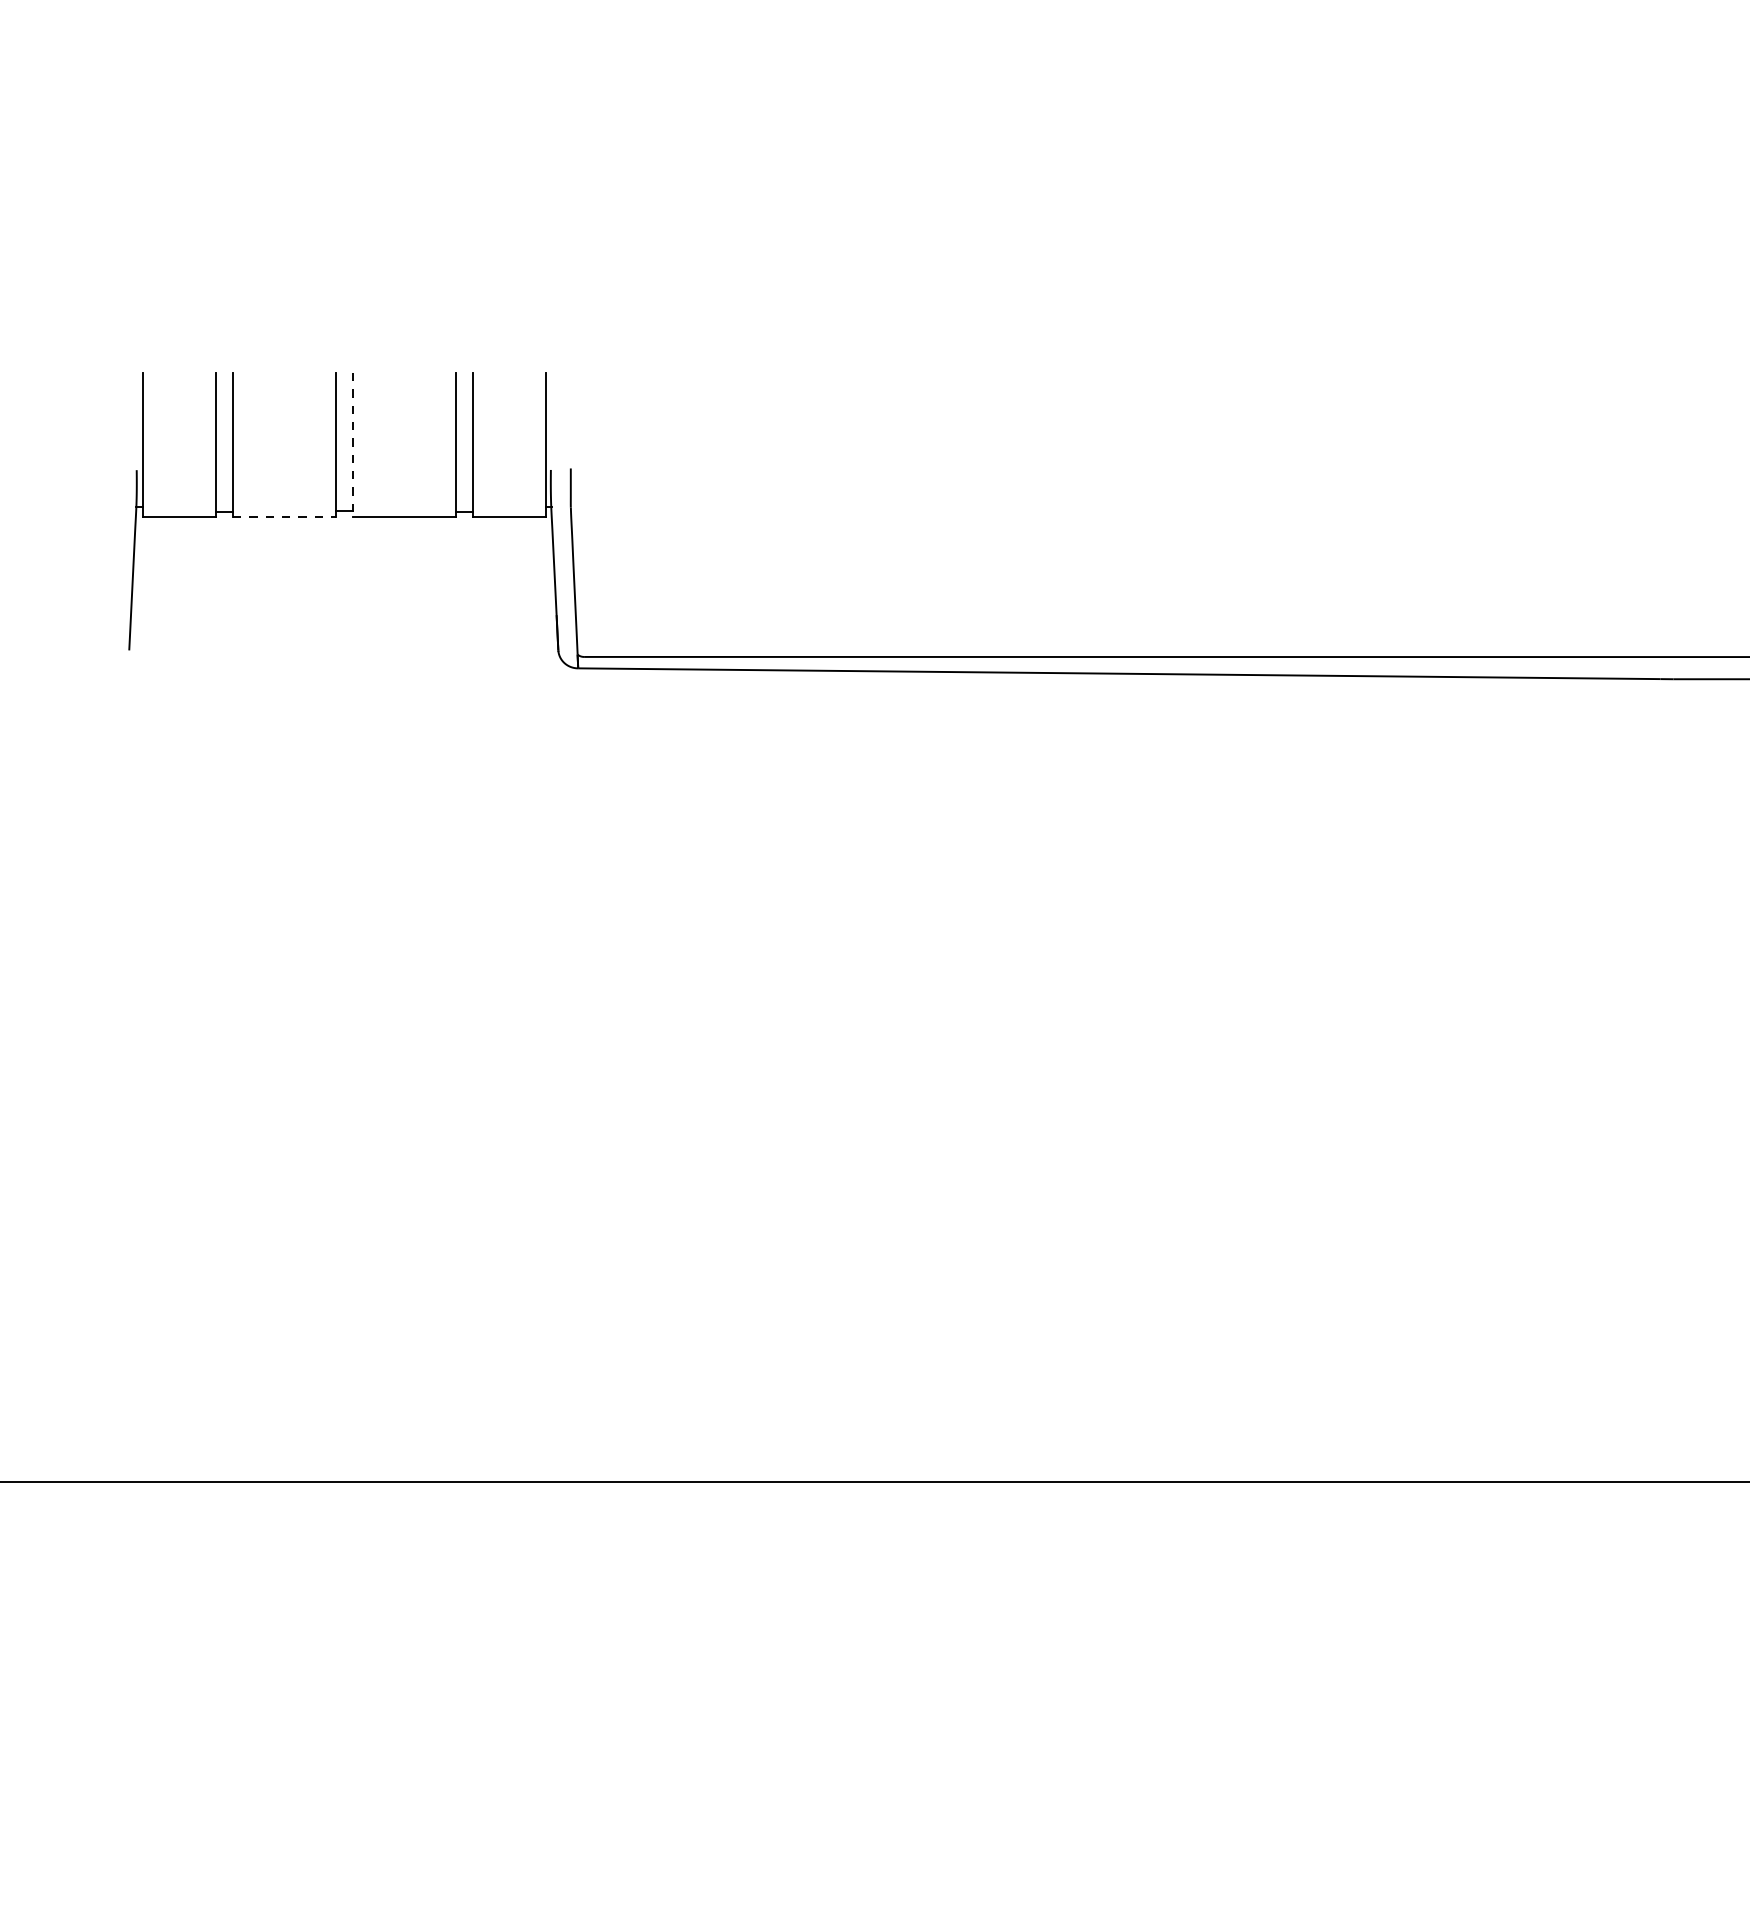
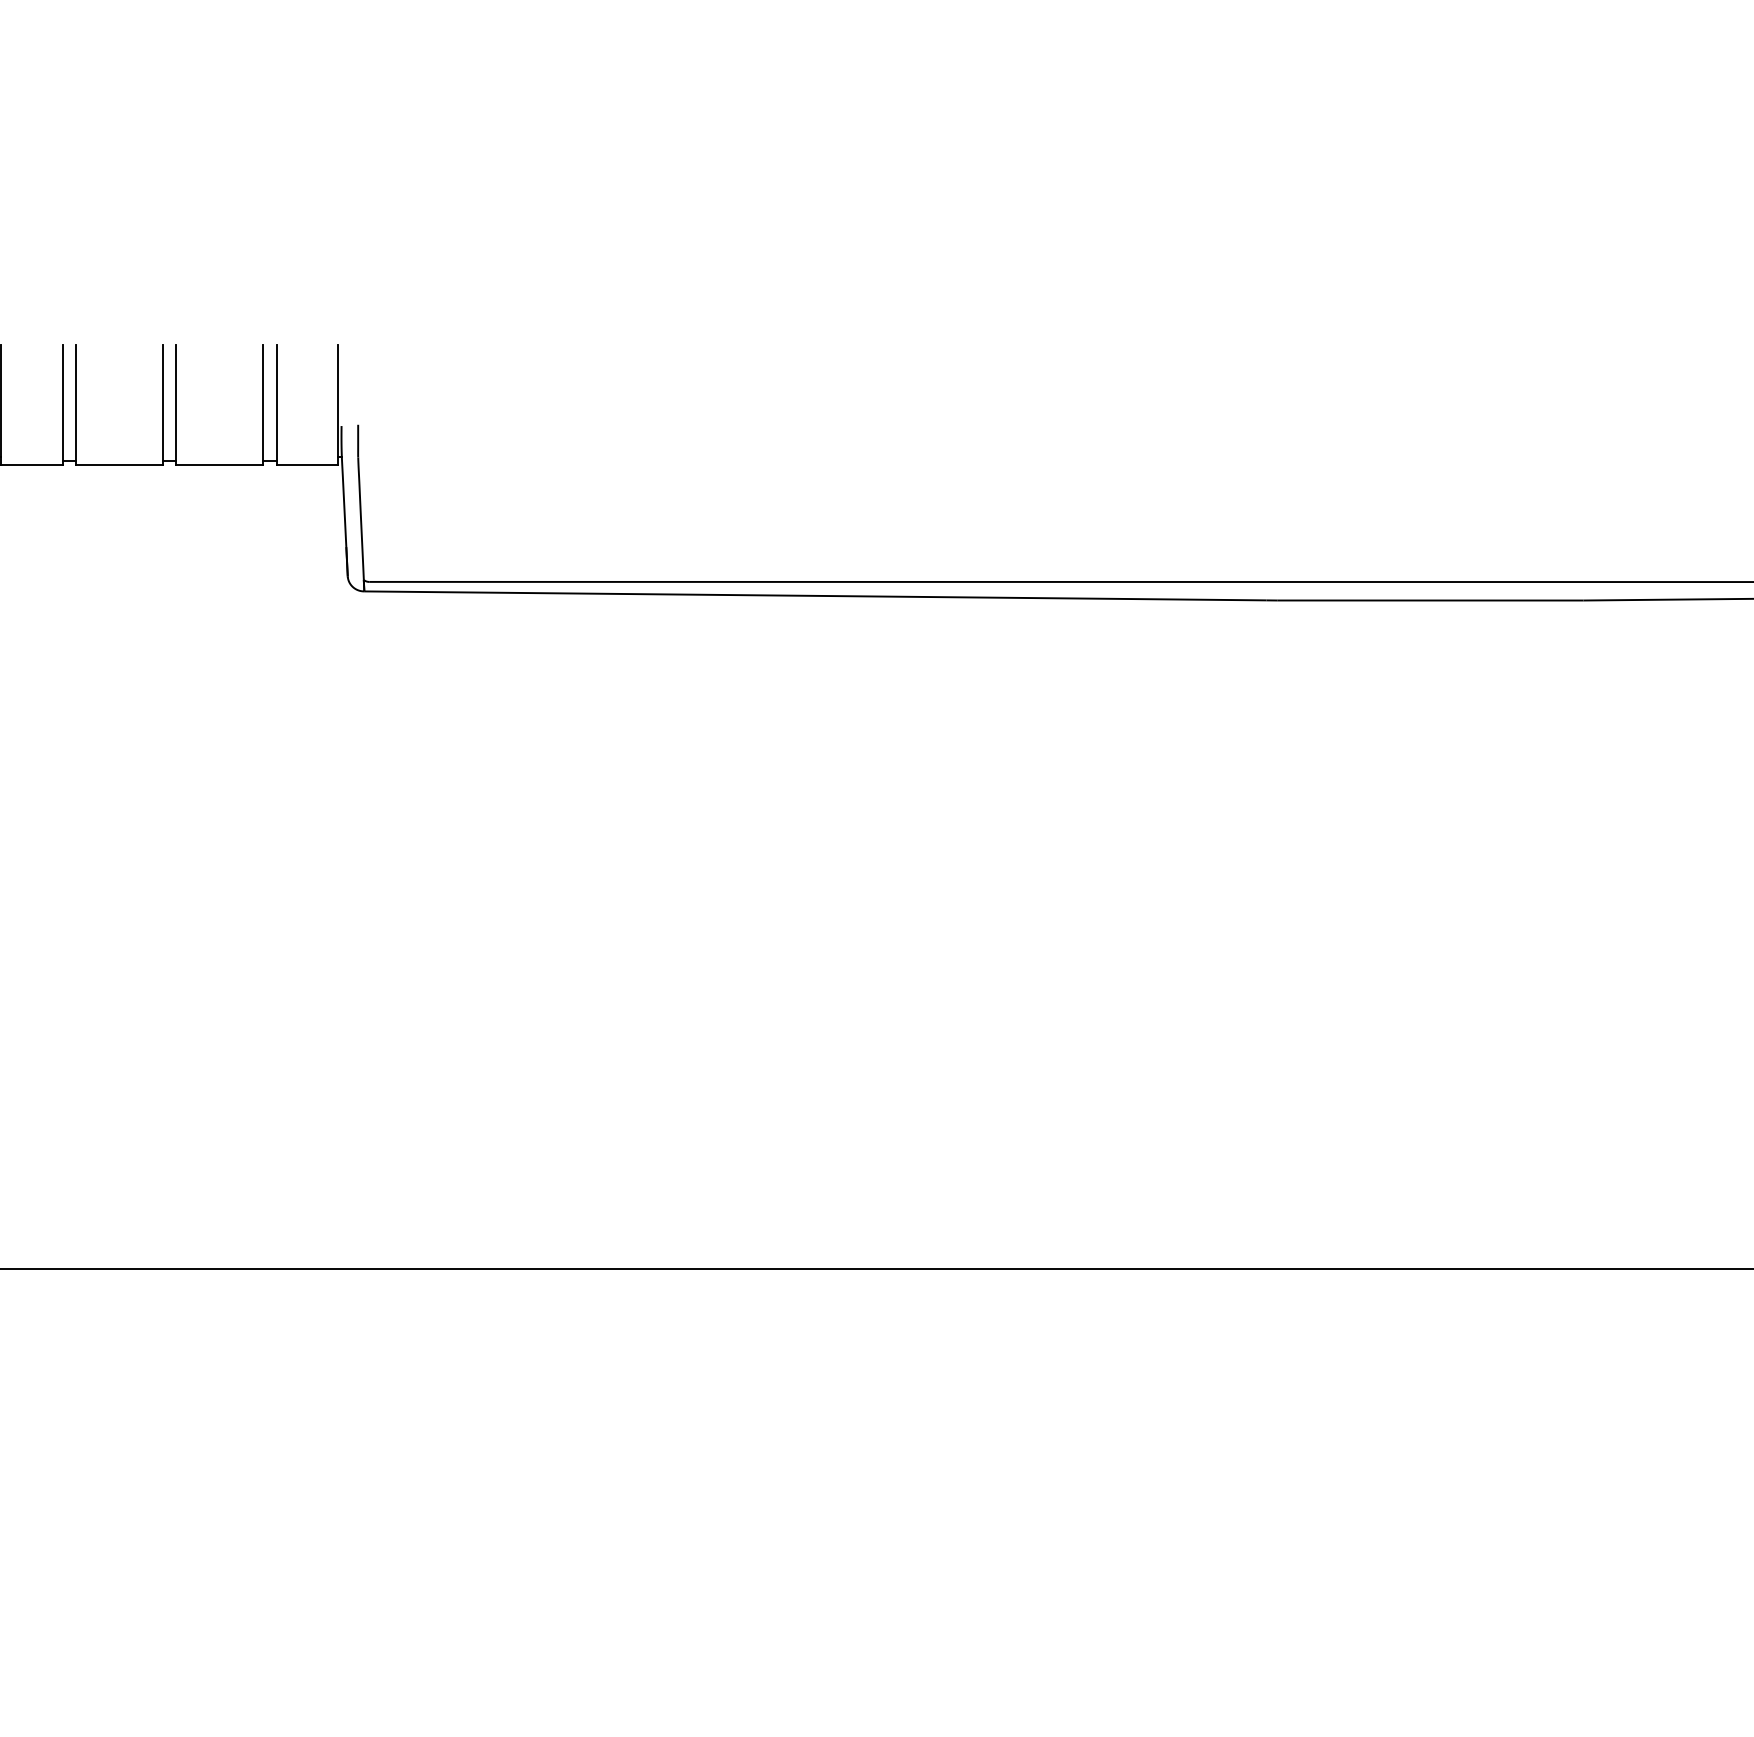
line: (352, 444) -> (176, 404), dashed -> solid
line: (285, 516) -> (120, 464), dashed -> solid

